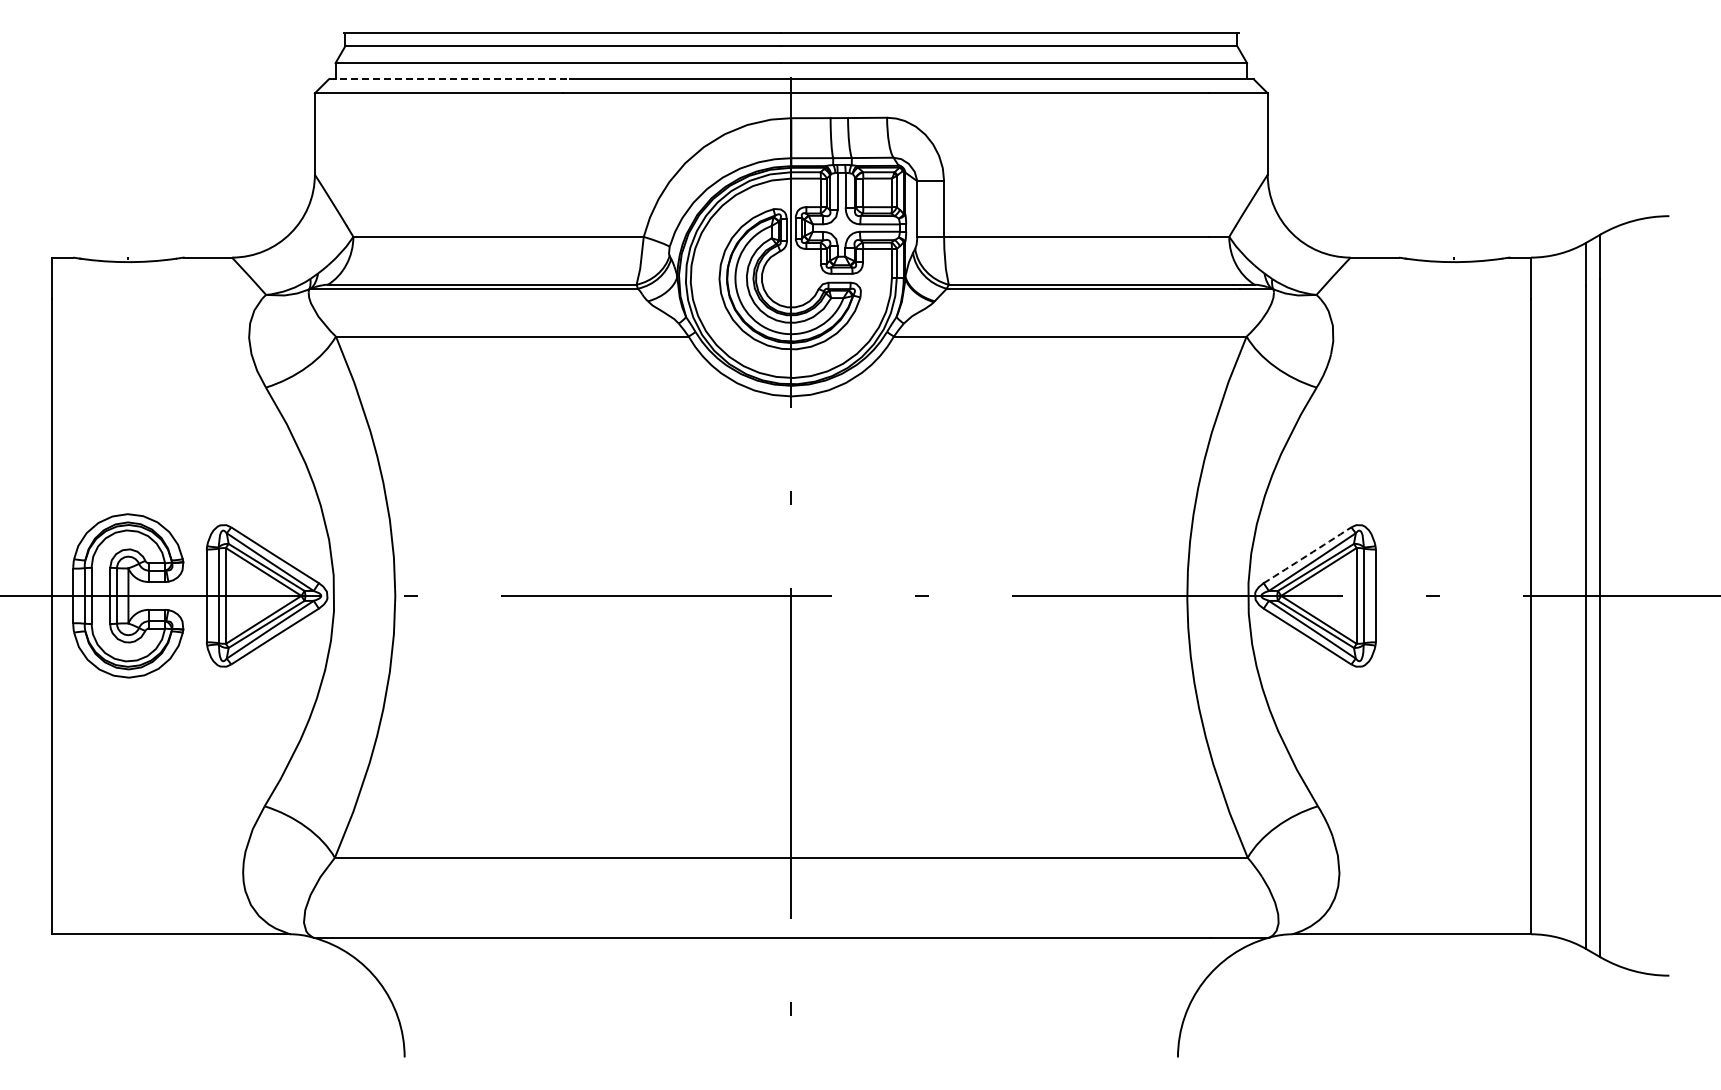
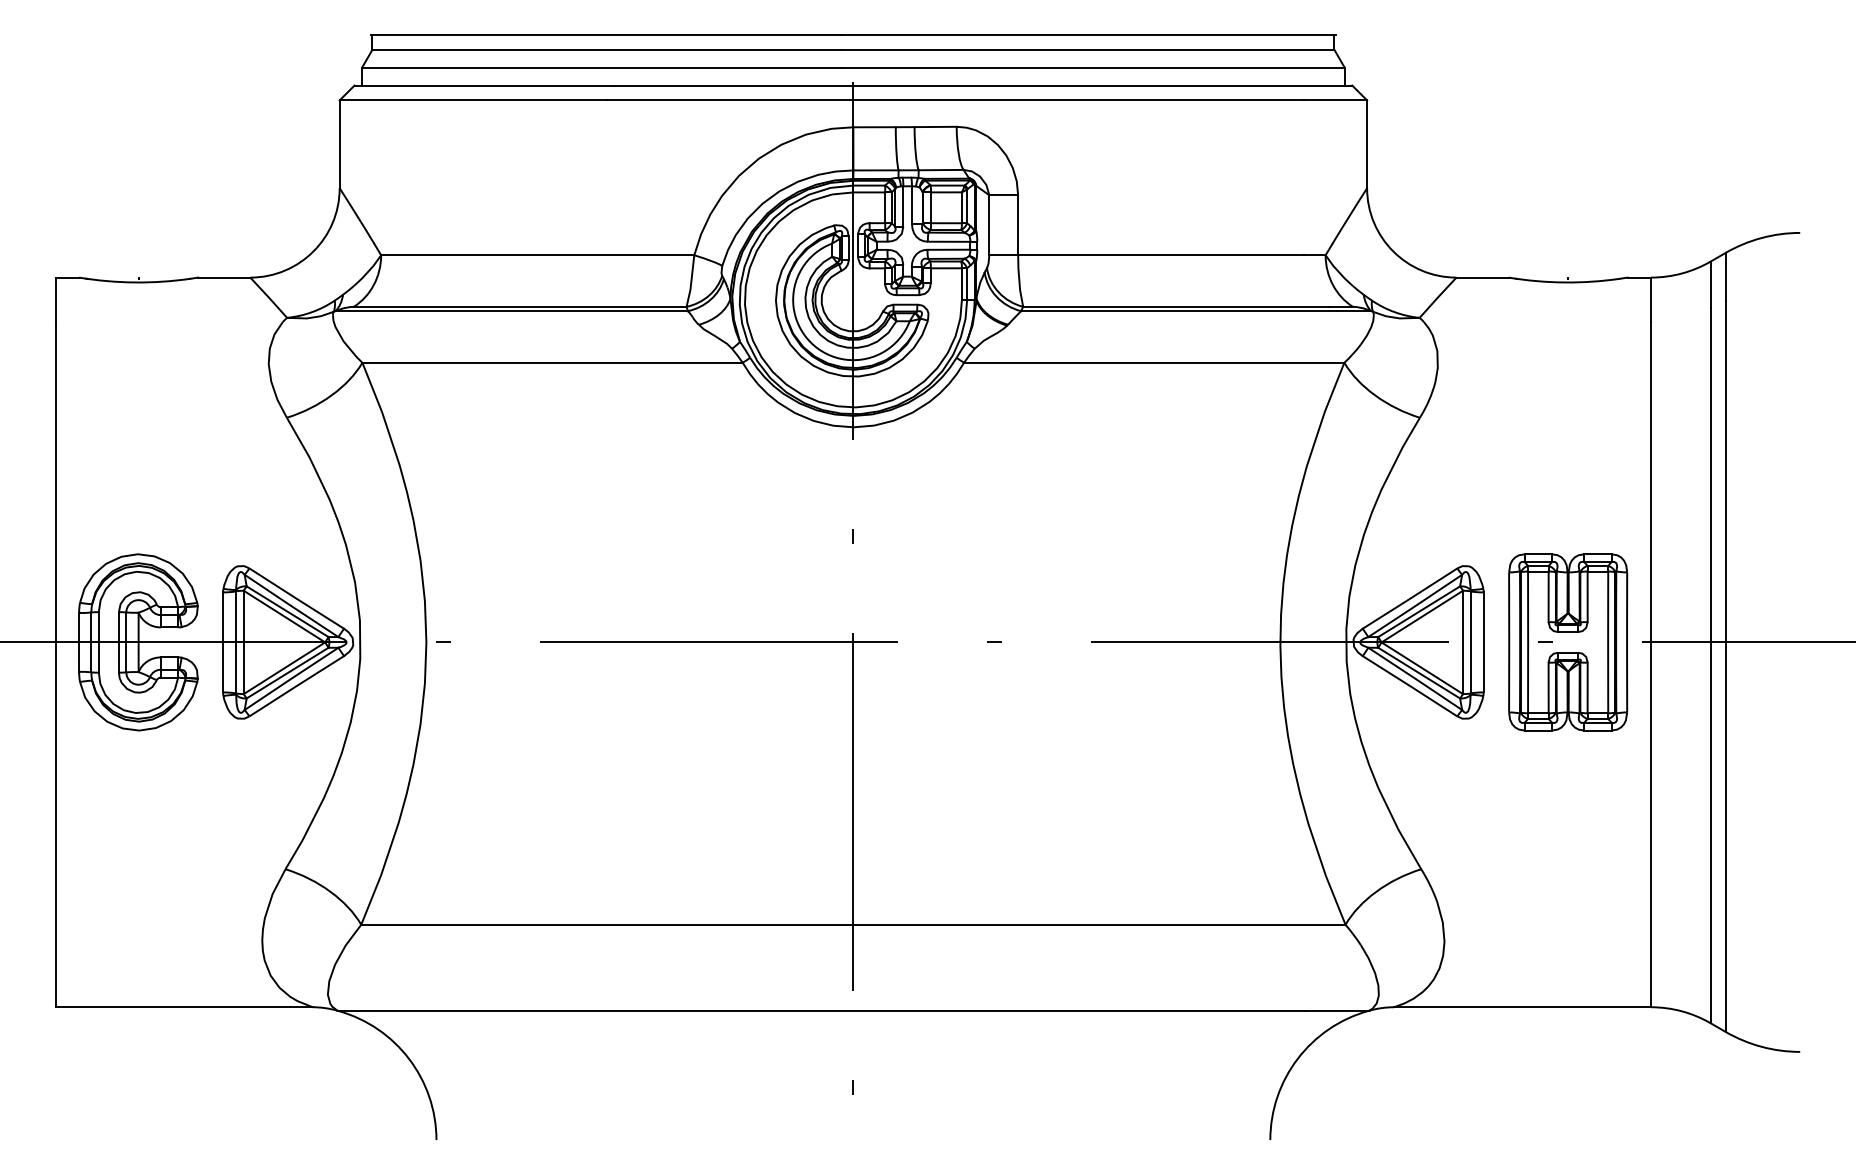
line: (449, 79) -> (484, 85), dashed -> solid
arc: (1307, 555) -> (1410, 598), dashed -> solid
part: (1453, 595) -> (1567, 641), added

